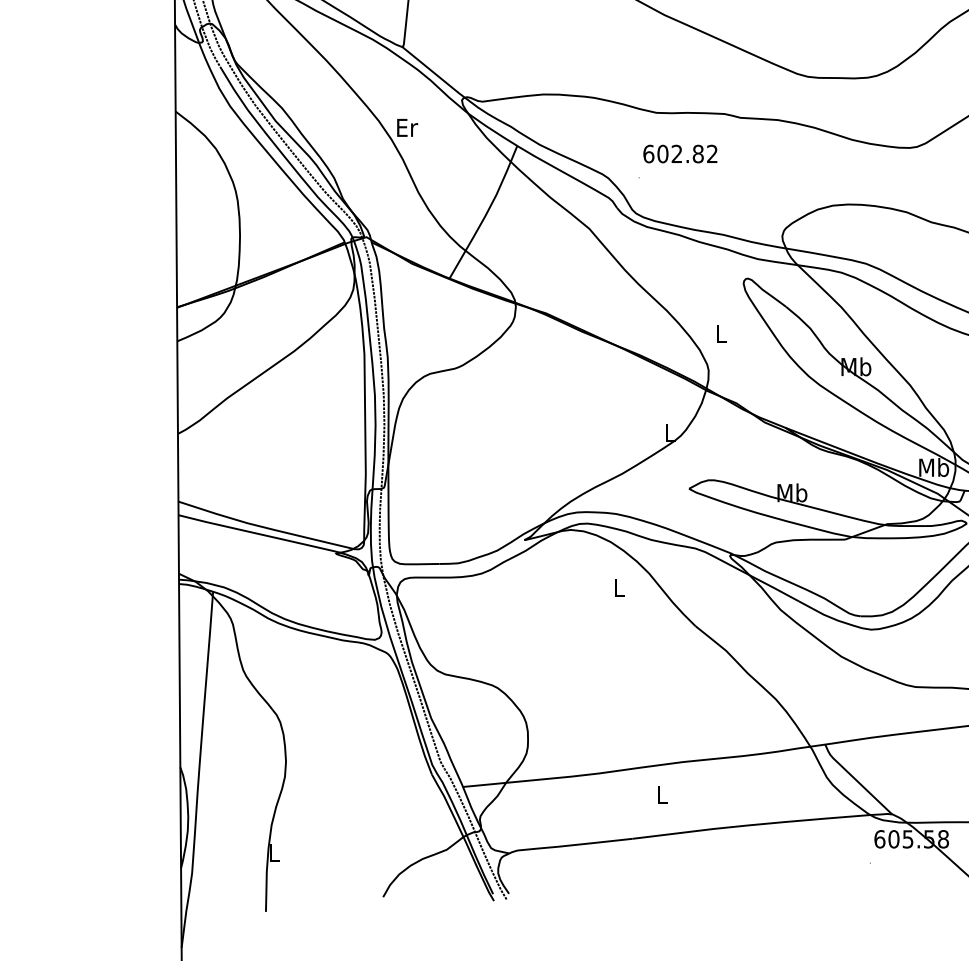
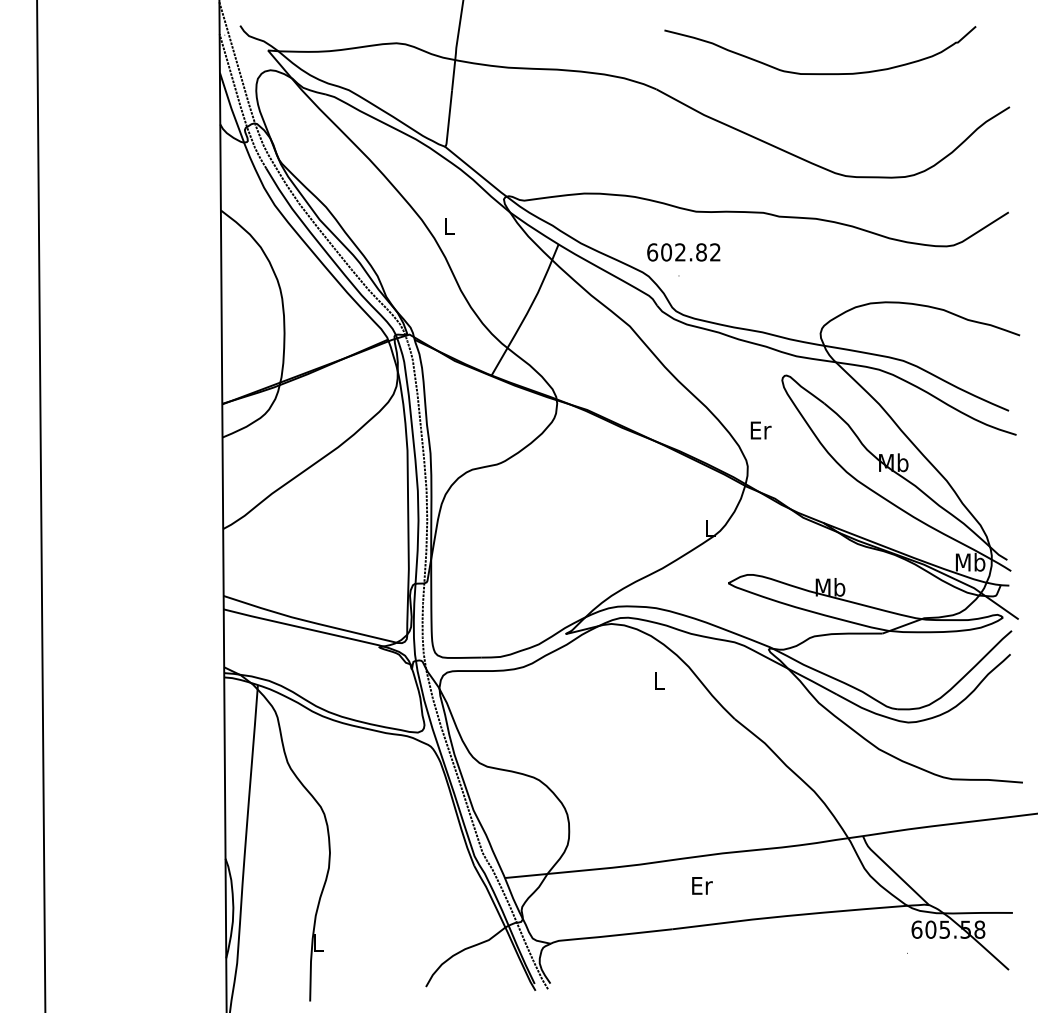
text: (406, 127) -> (449, 226), Er -> L
text: (680, 154) -> (683, 252), moved
text: (721, 334) -> (760, 430), L -> Er
text: (662, 794) -> (702, 885), L -> Er

